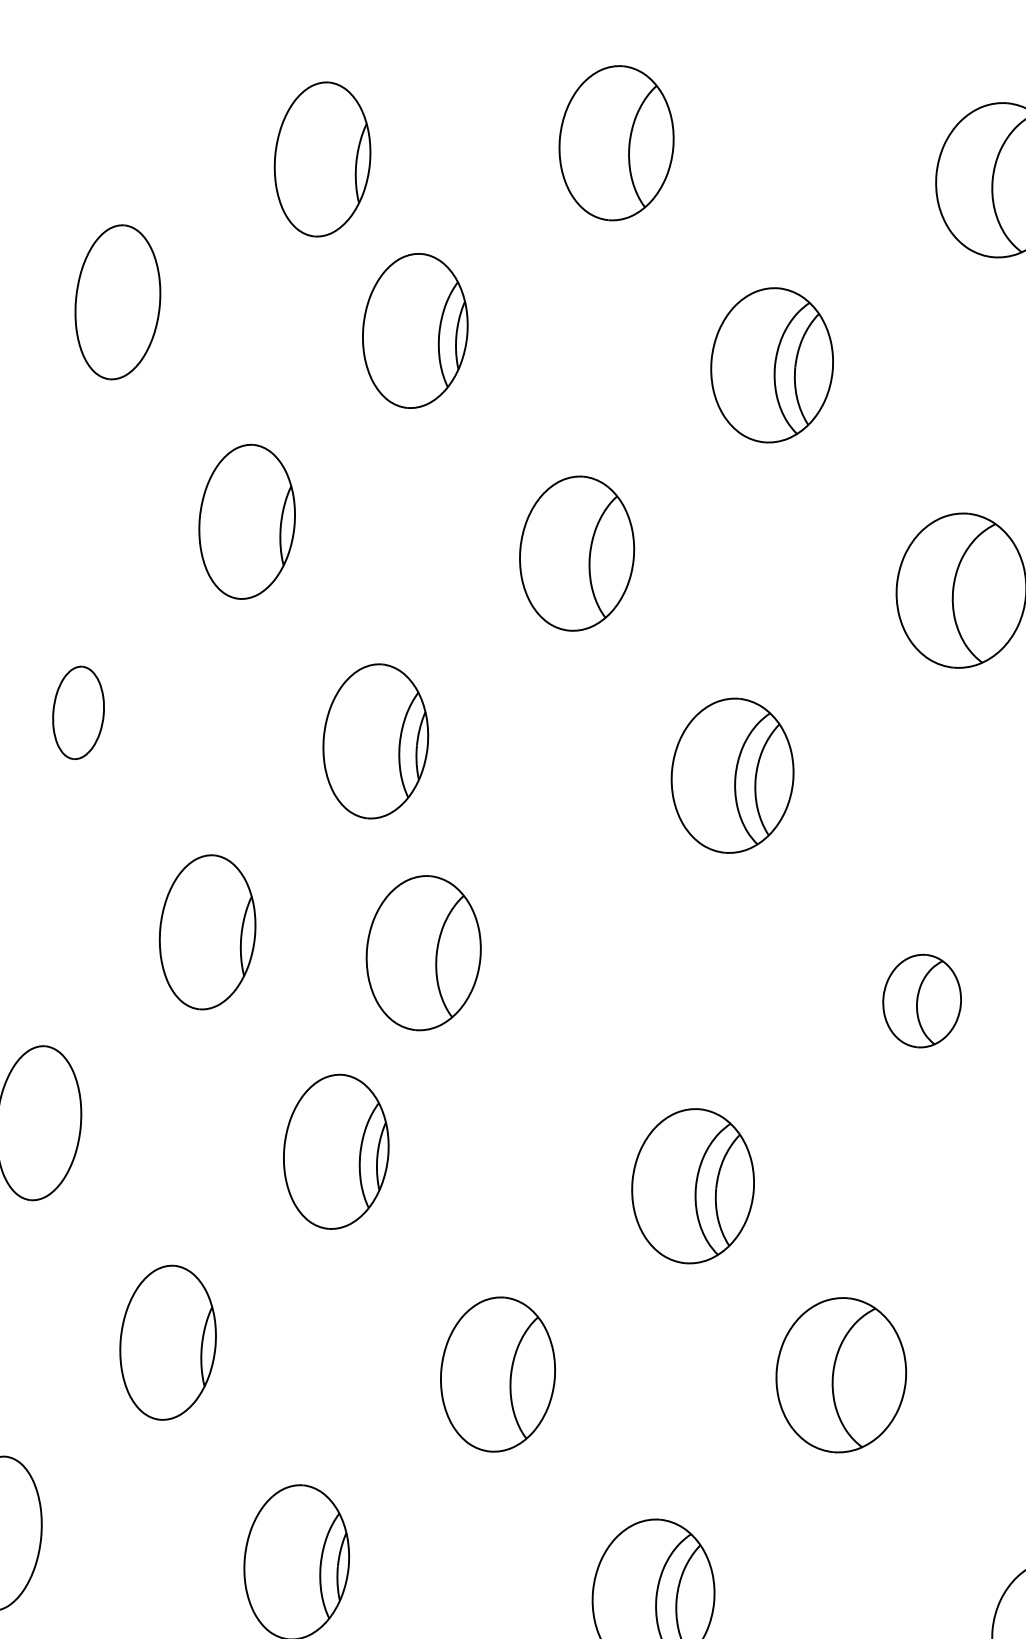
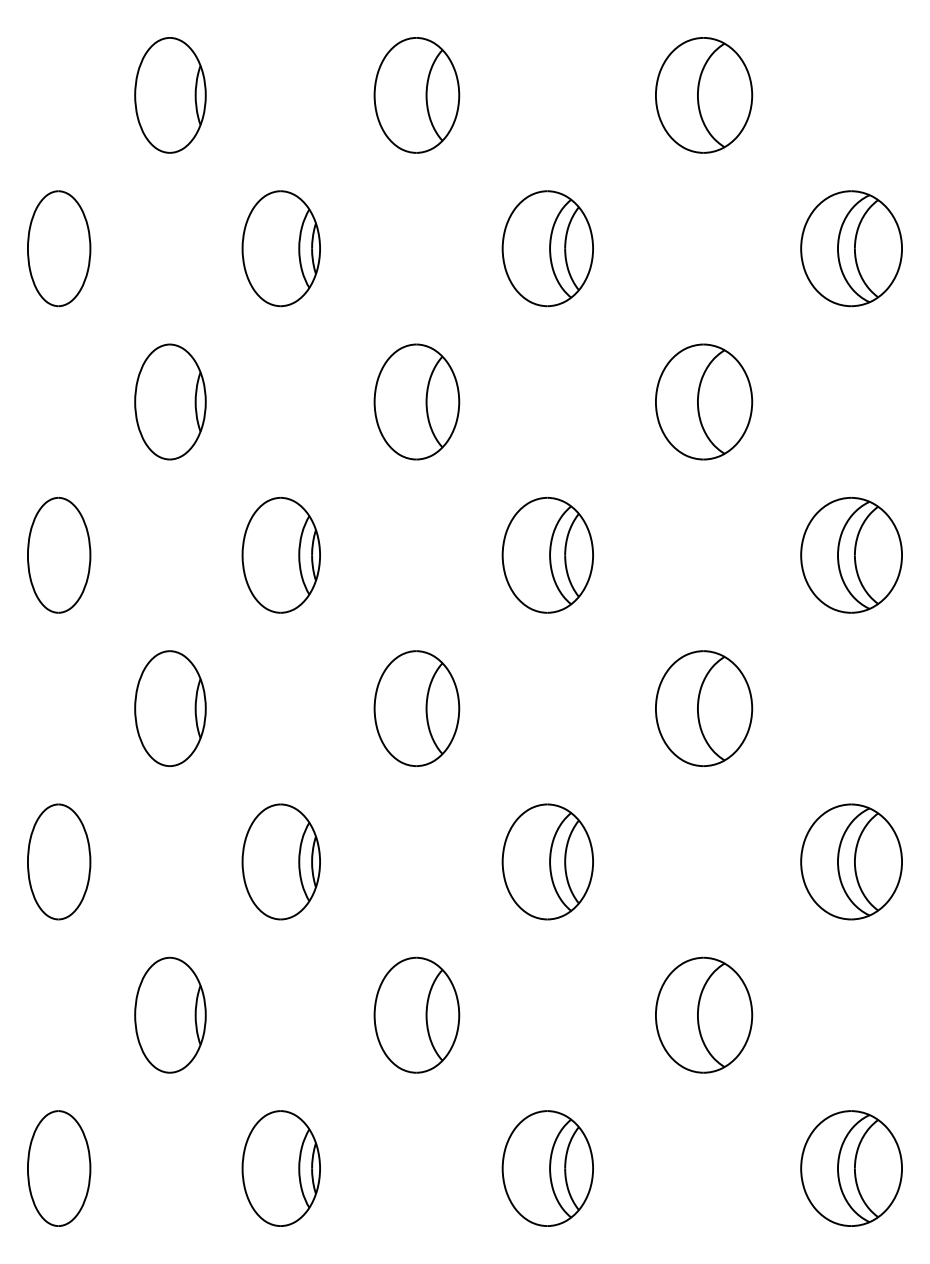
part: (322, 159) -> (170, 95), moved
part: (78, 713) -> (59, 555), size x1.67
part: (423, 952) -> (416, 708), moved
part: (922, 1001) -> (704, 708), size x1.67
part: (842, 1374) -> (704, 1014), moved

